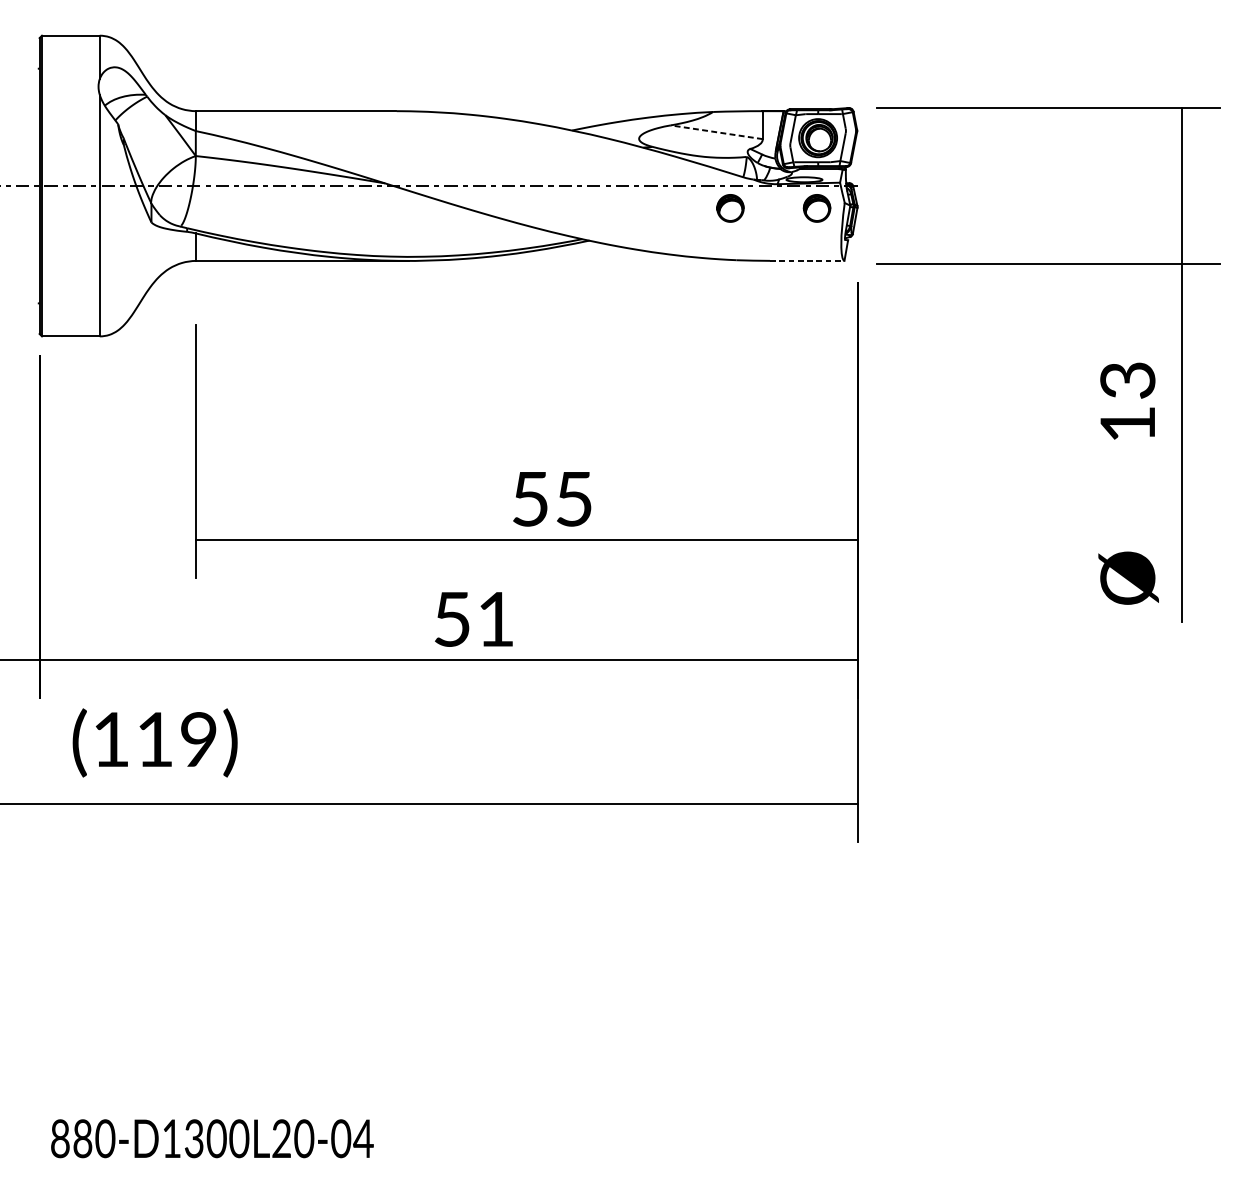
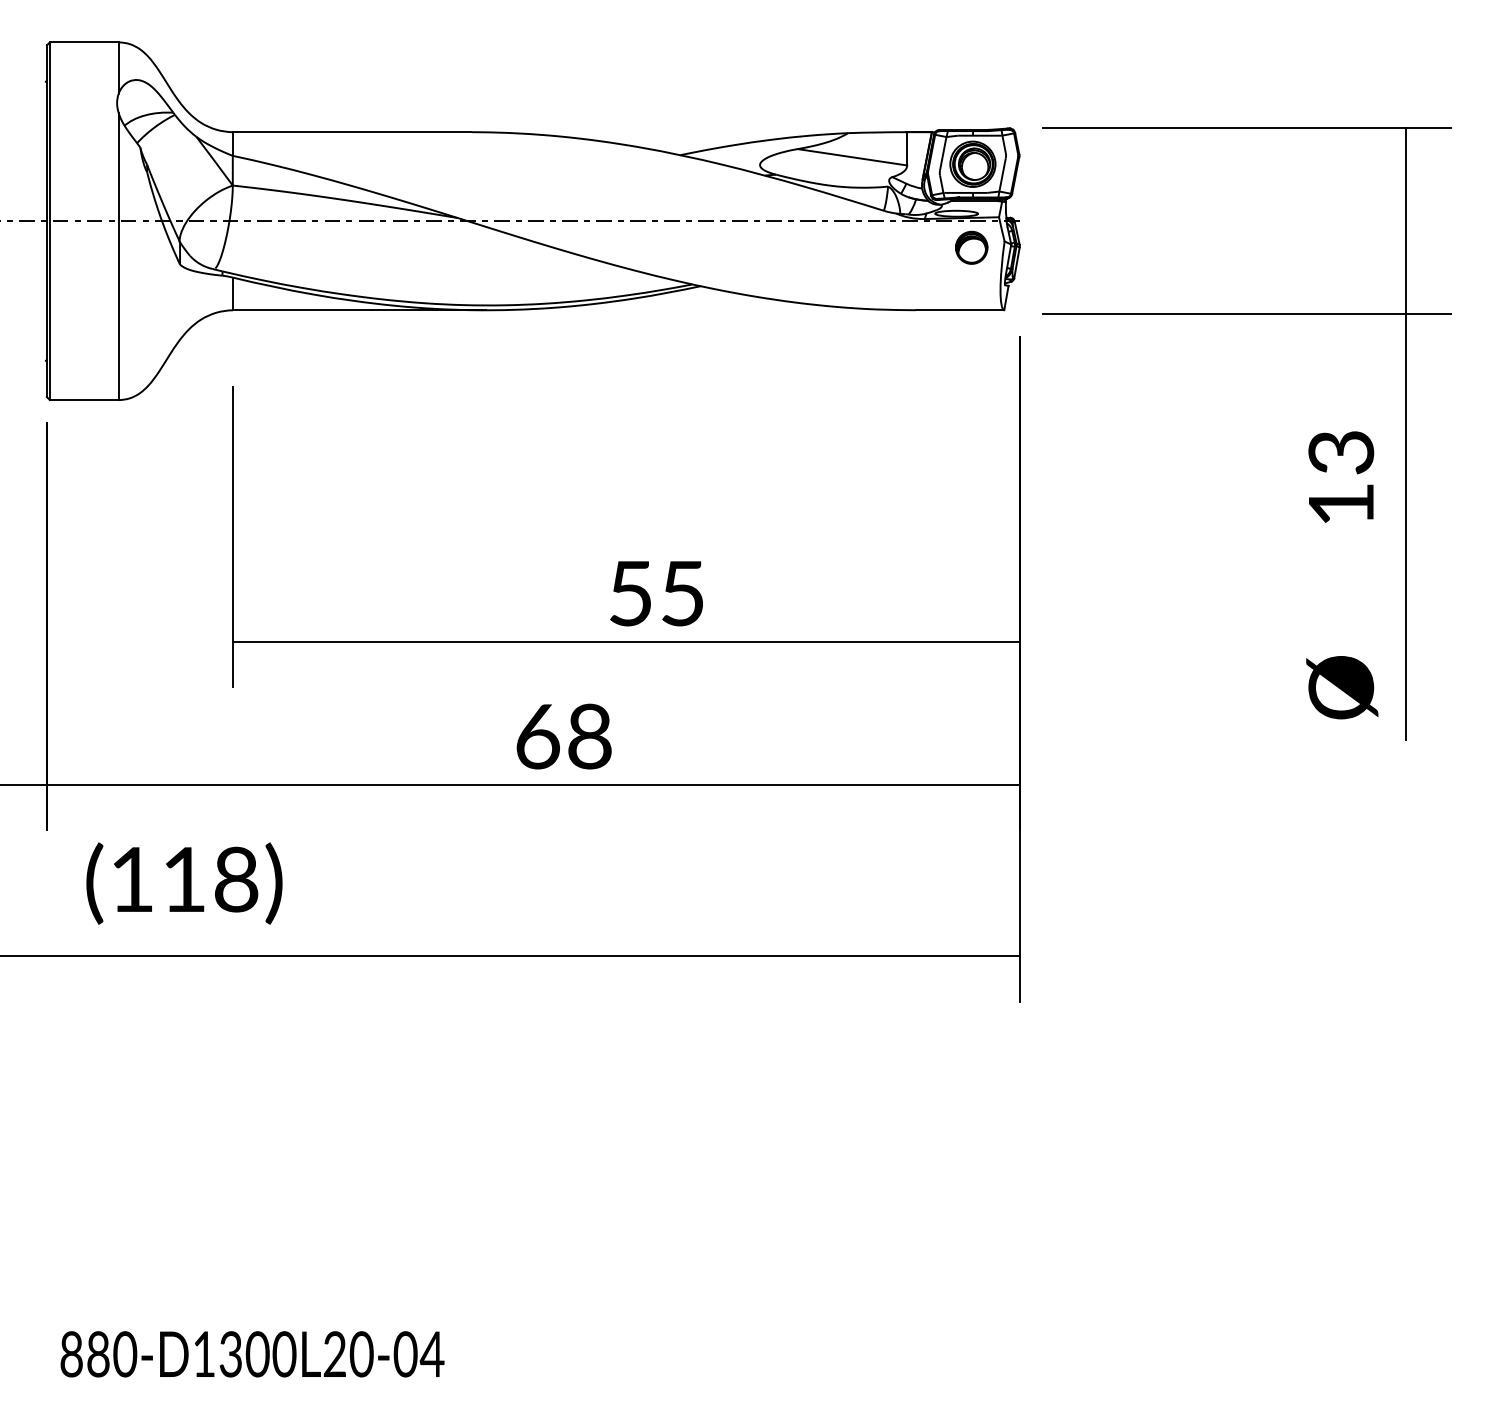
line: (716, 132) -> (851, 157), dashed -> solid
part: (730, 208) -> (868, 247), removed
line: (807, 261) -> (960, 310), dashed -> solid
text: (473, 619) -> (563, 736), 51 -> 68
text: (198, 740) -> (236, 880), (119) -> (118)

